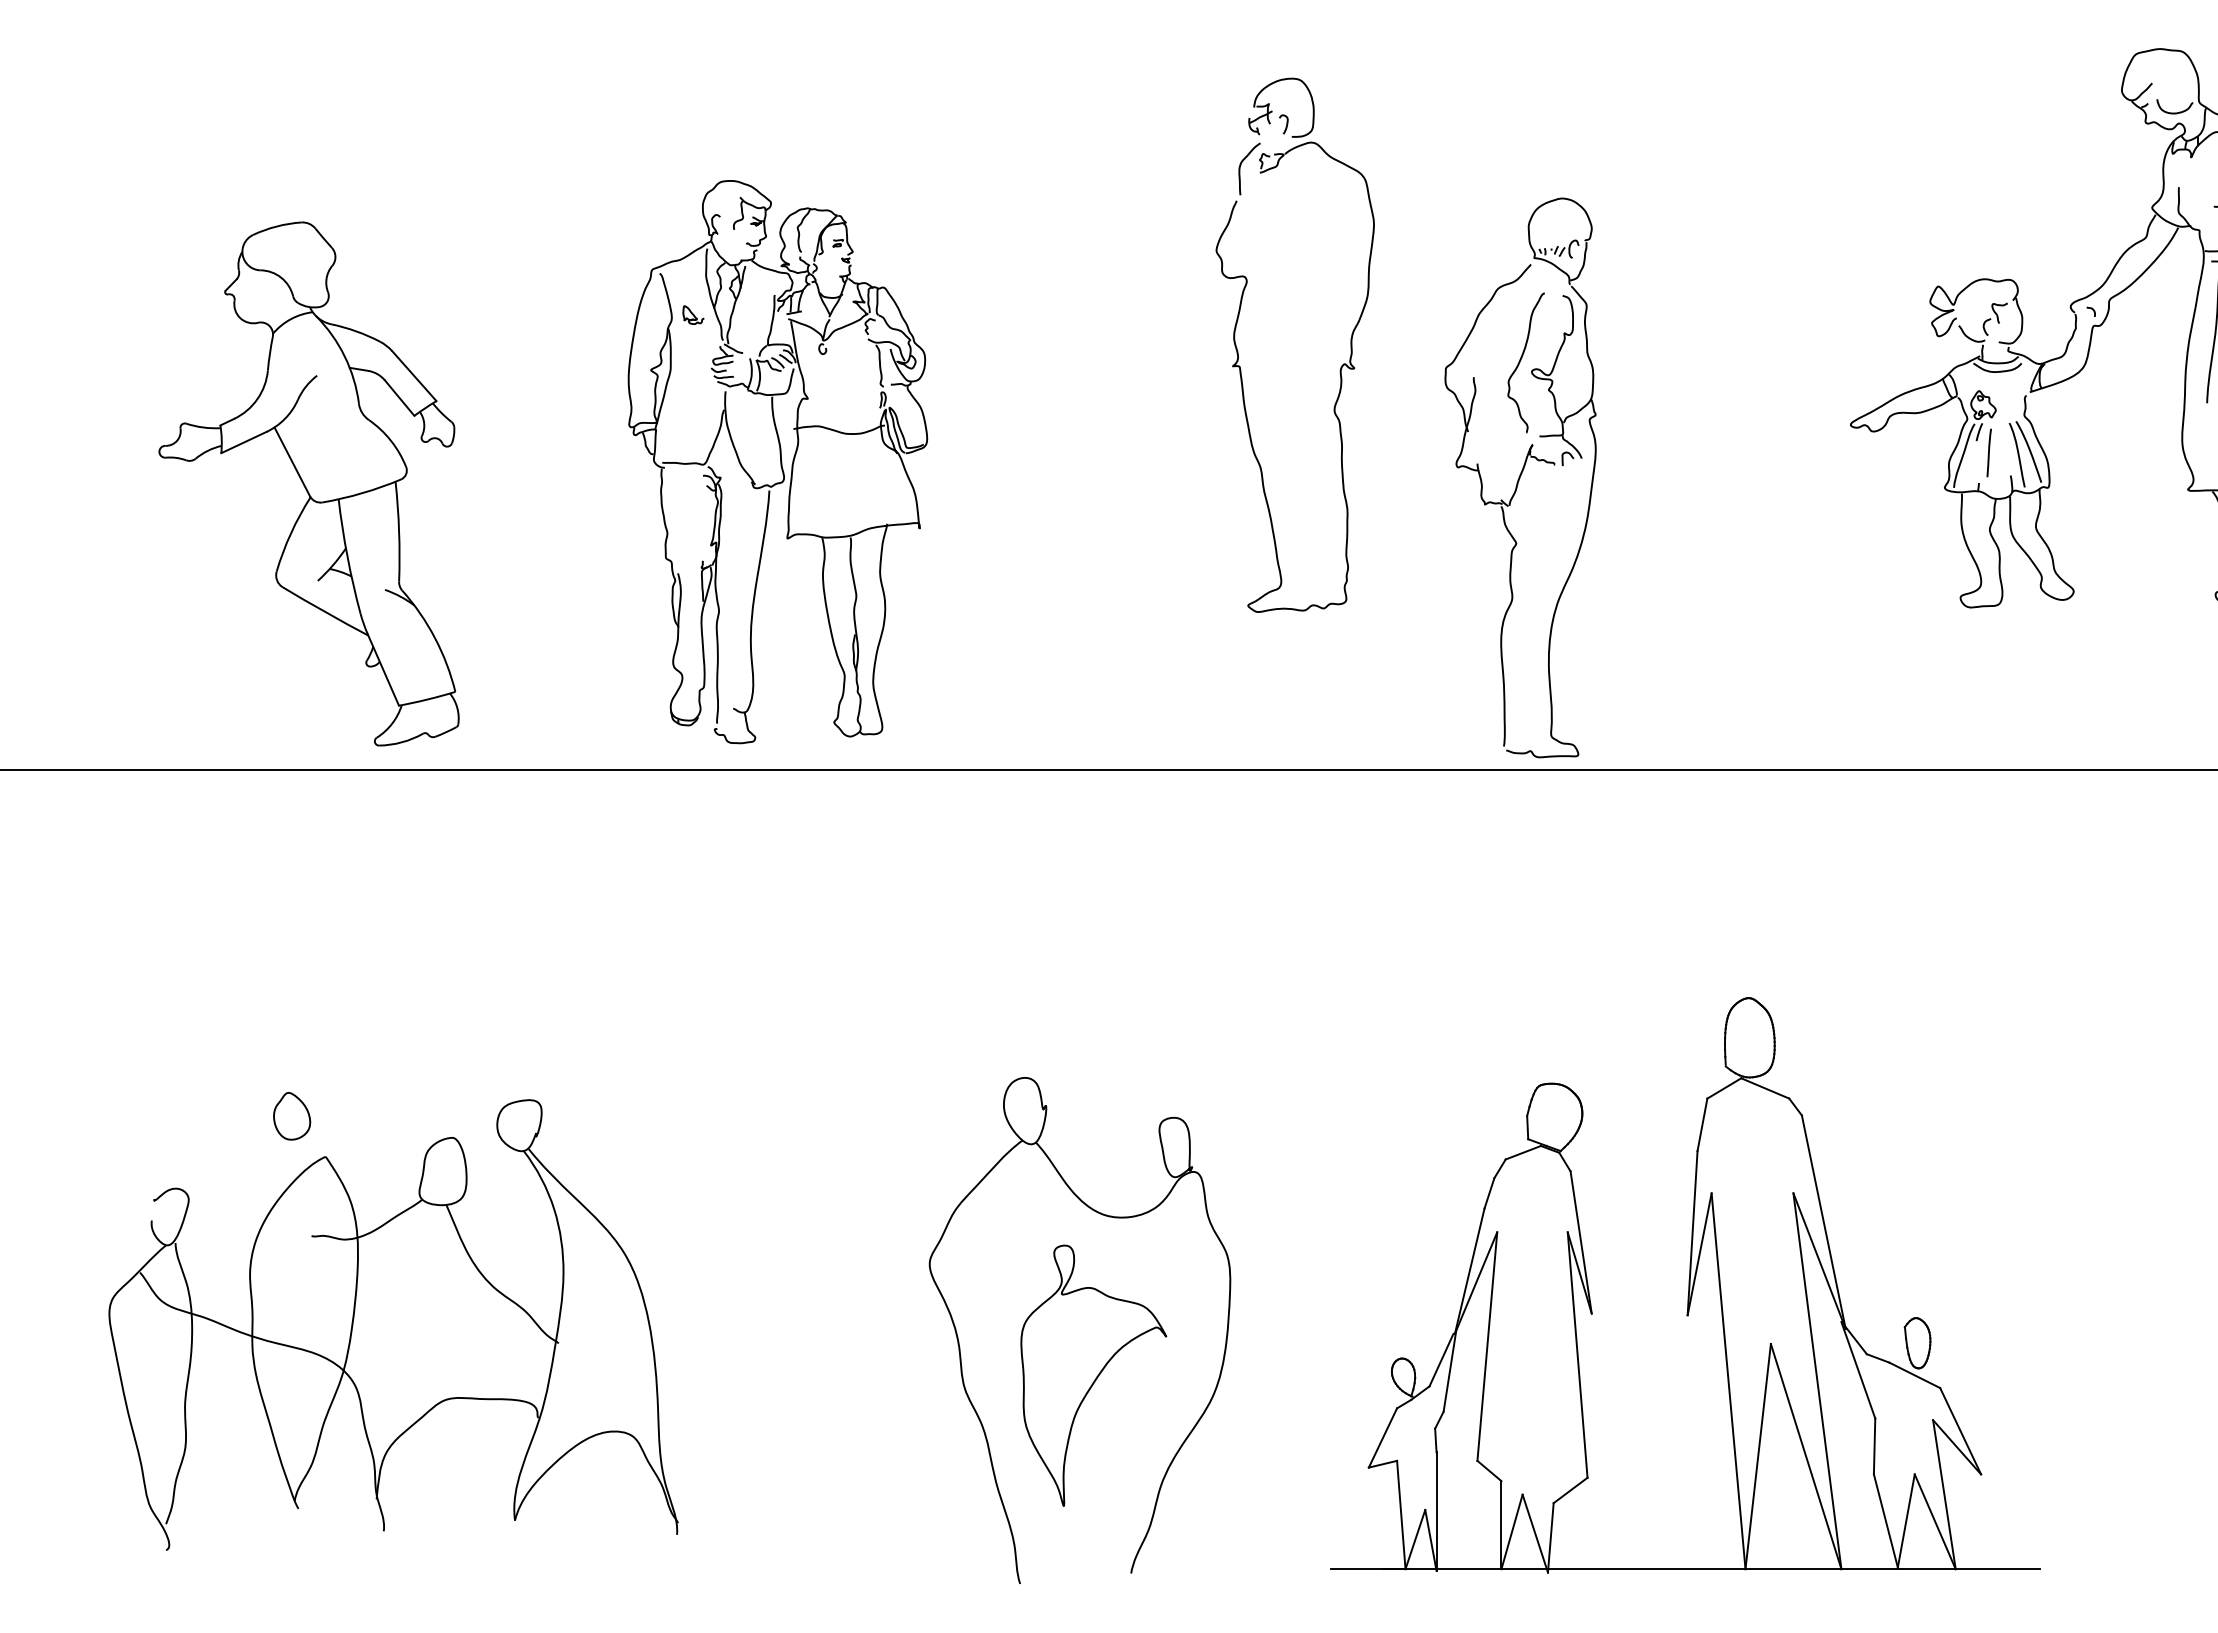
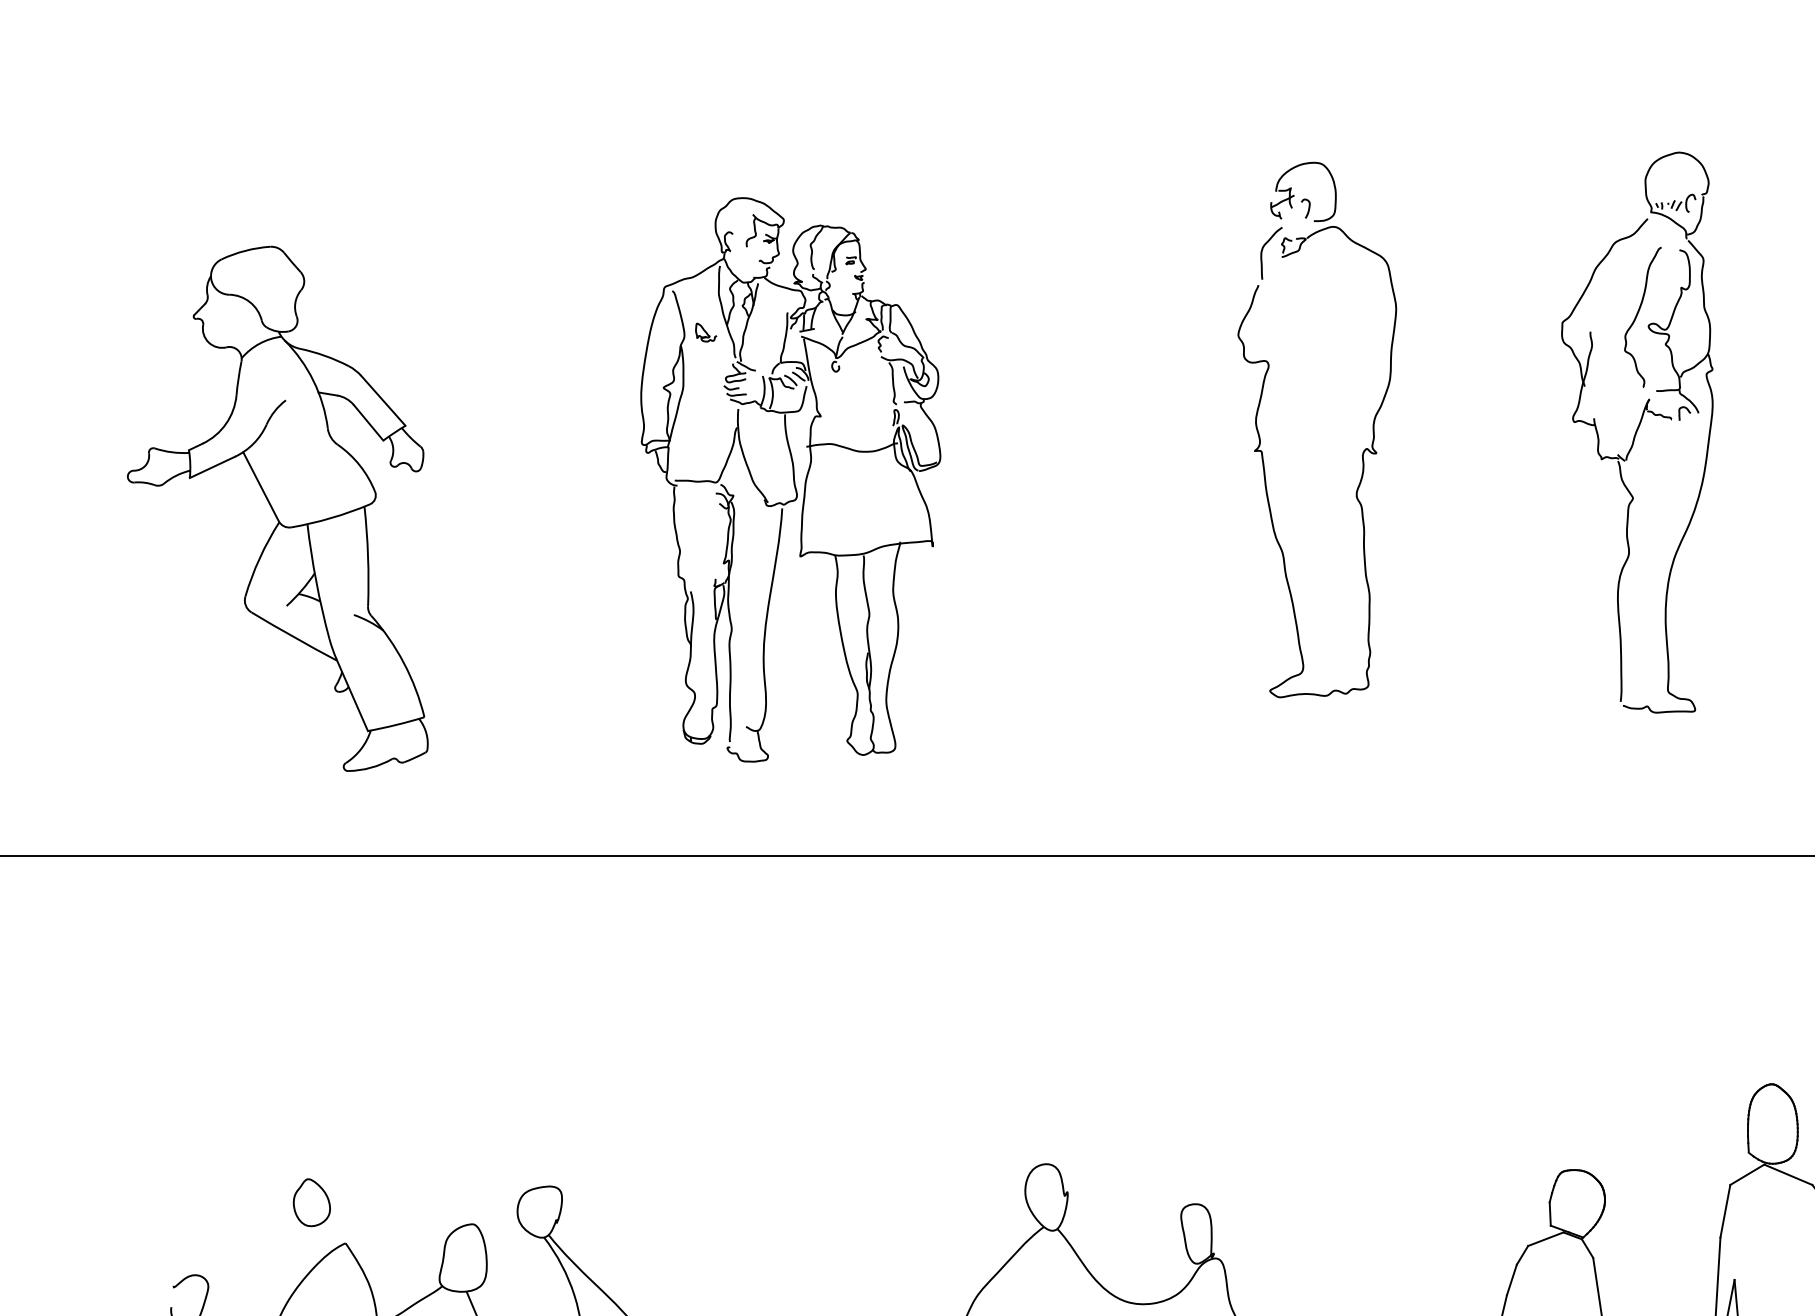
part: (777, 462) -> (790, 480), moved
part: (1520, 477) -> (1637, 432), moved
part: (308, 483) -> (277, 508), moved

